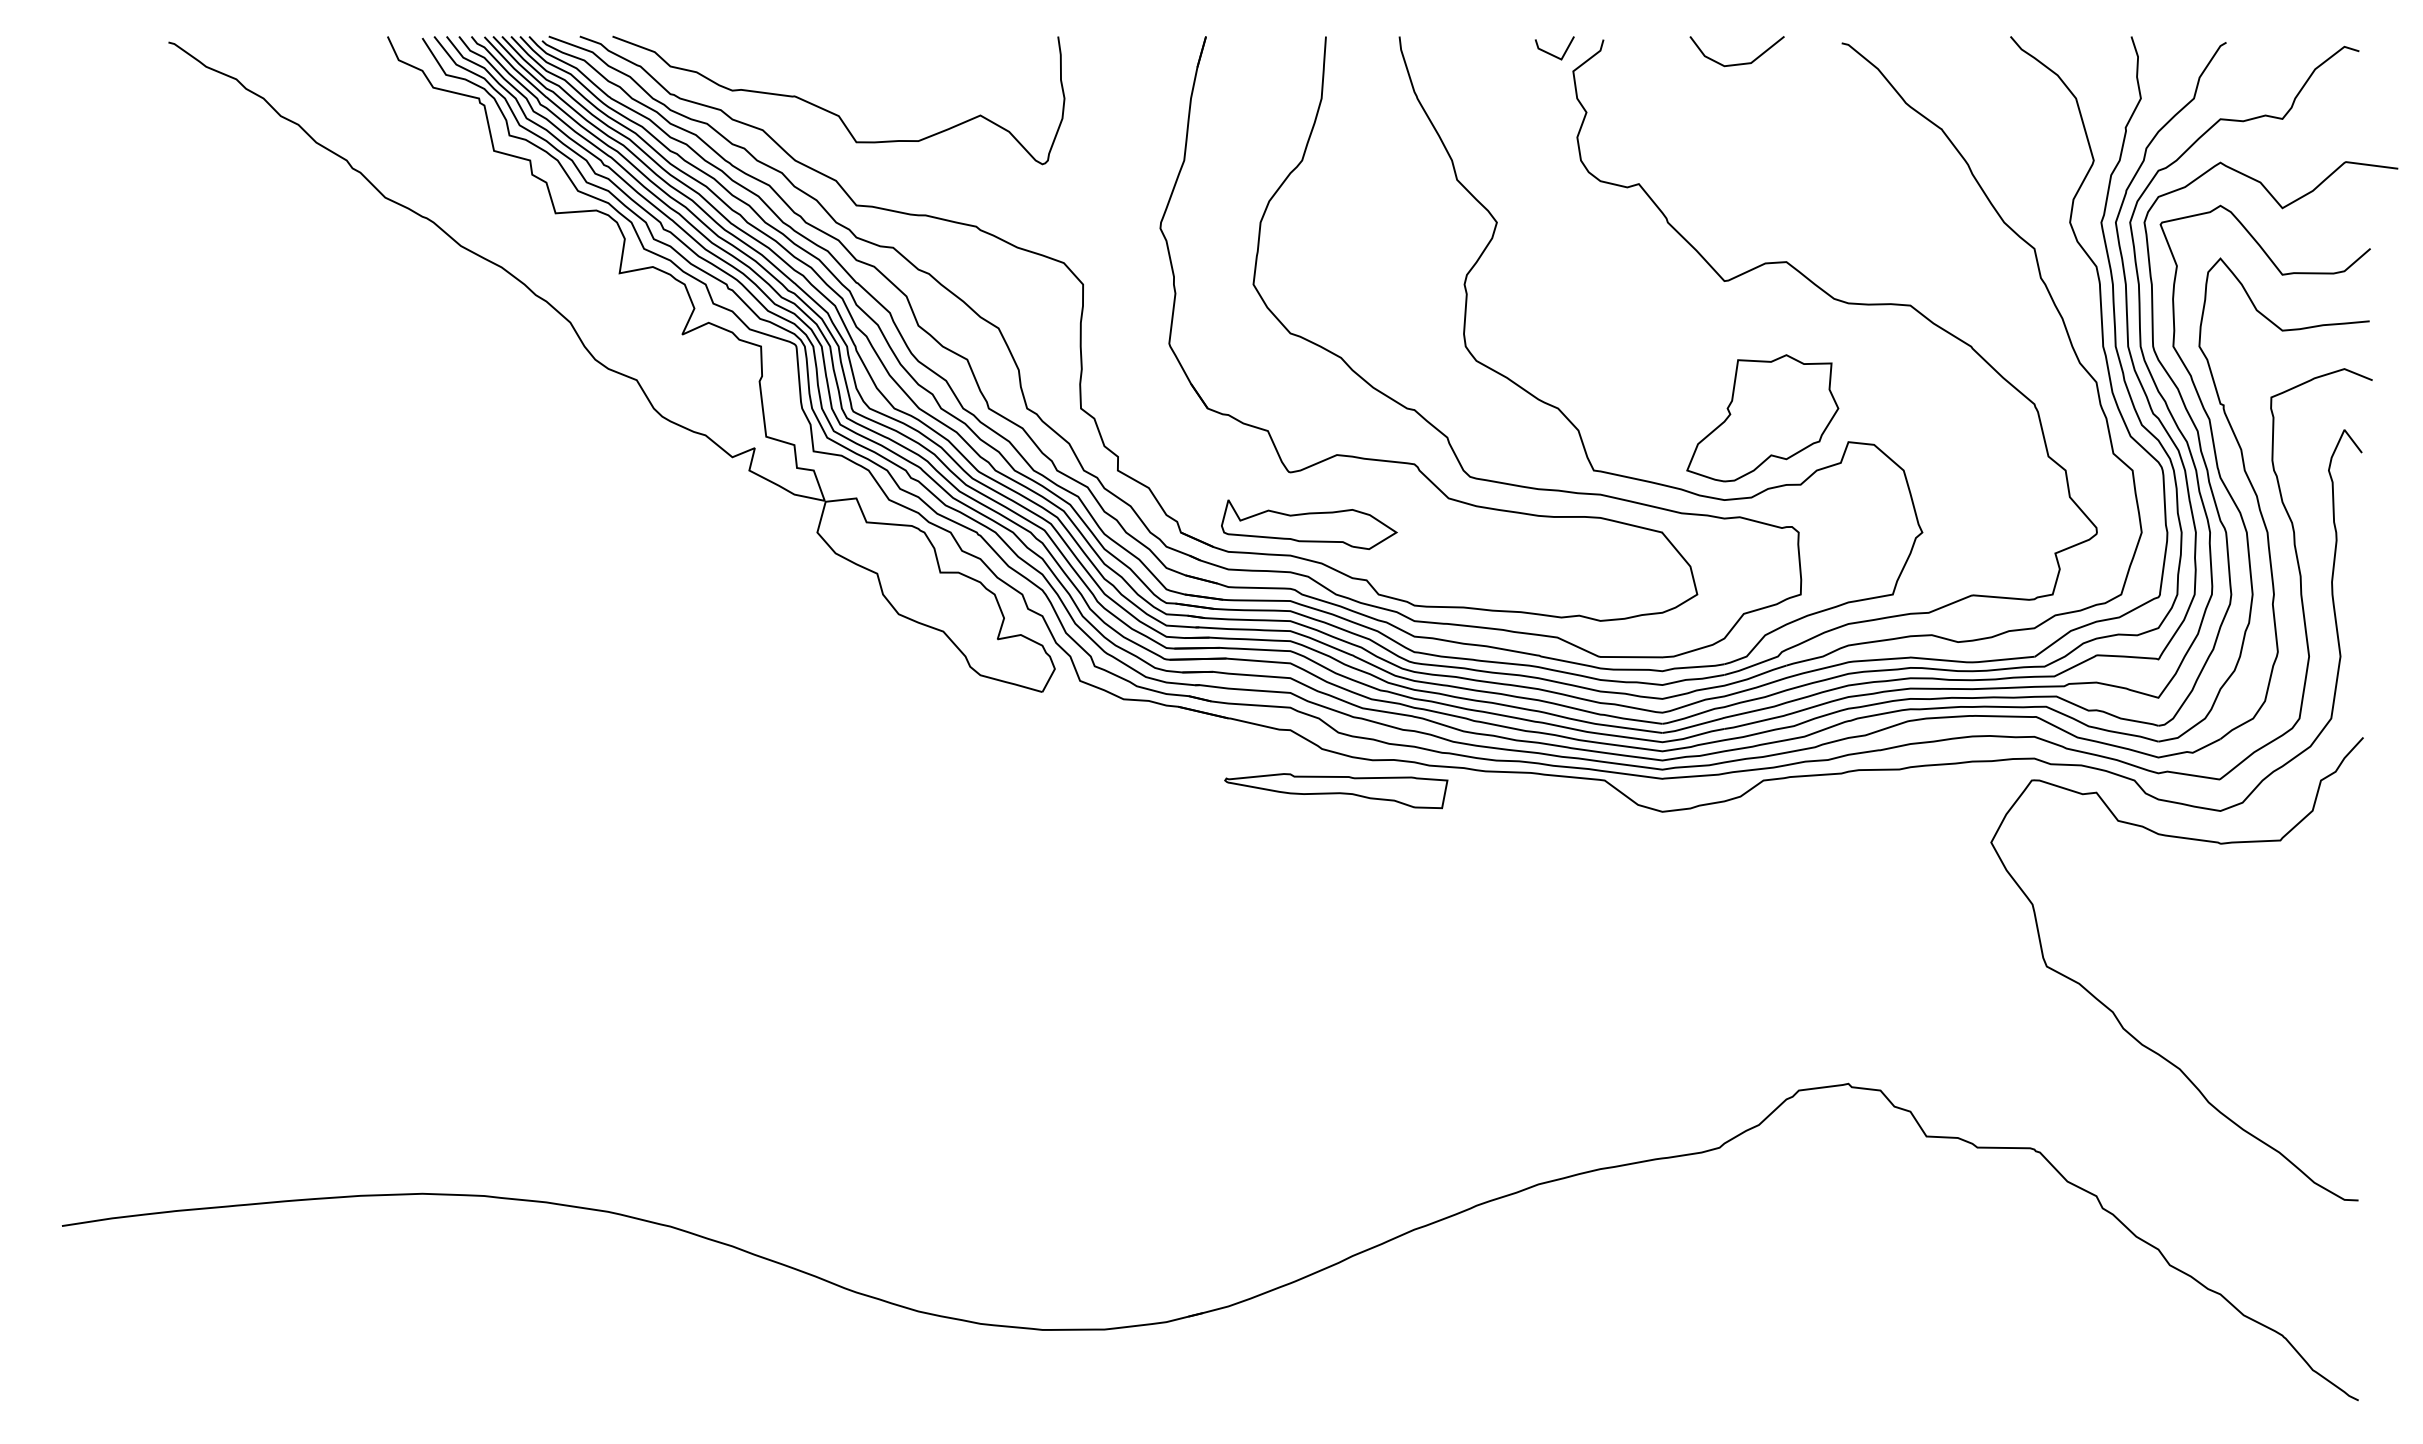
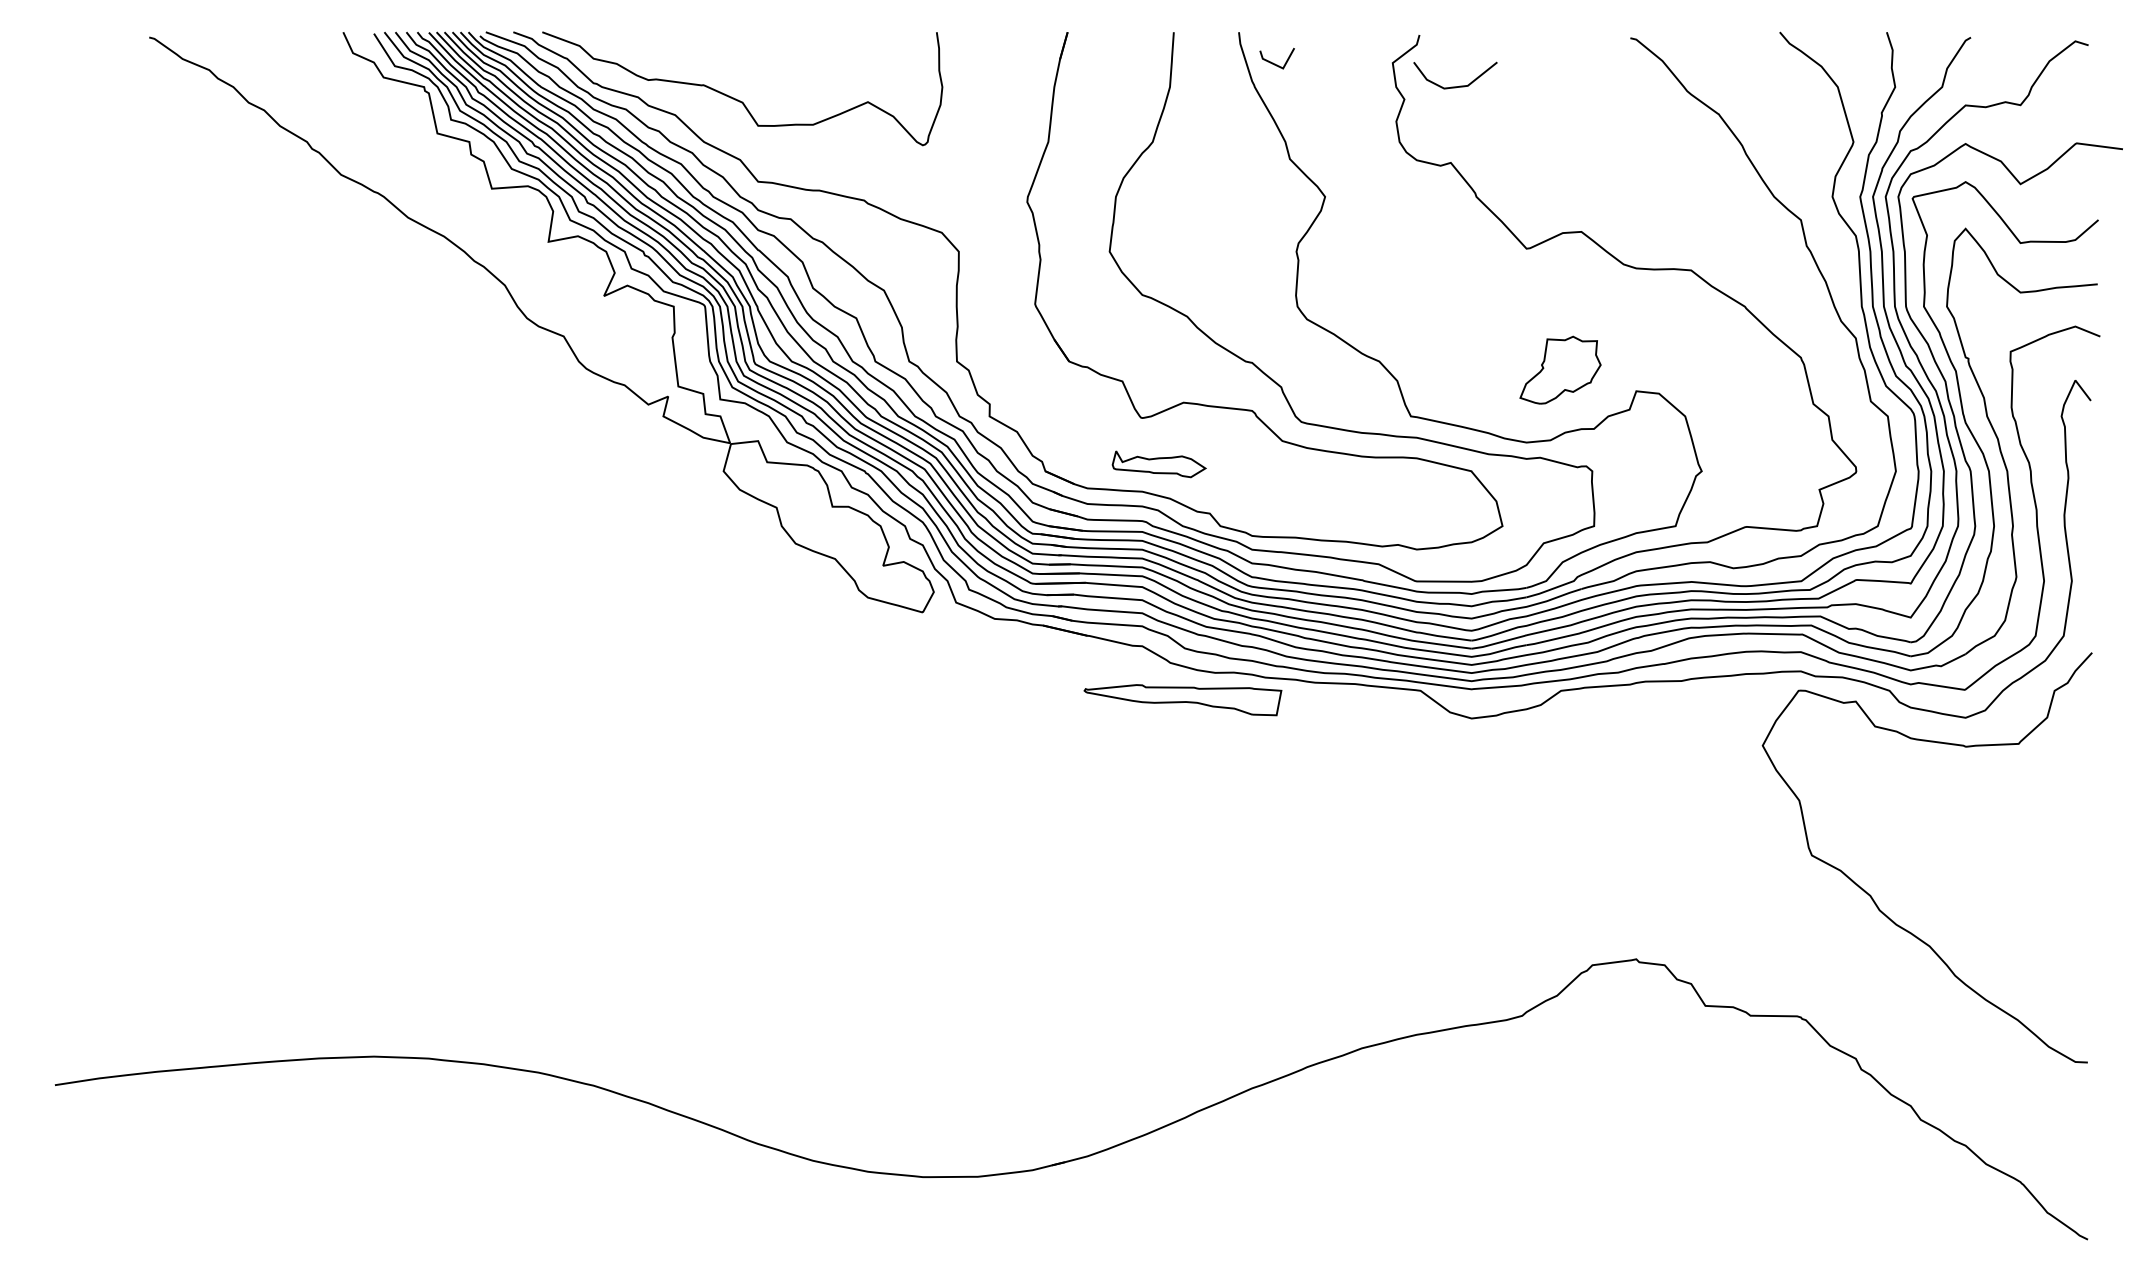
line: (1551, 53) -> (1274, 63), moved
line: (1736, 63) -> (1454, 86), moved
part: (1762, 418) -> (1560, 370), size x0.6
part: (1309, 524) -> (1159, 464), size x0.6

